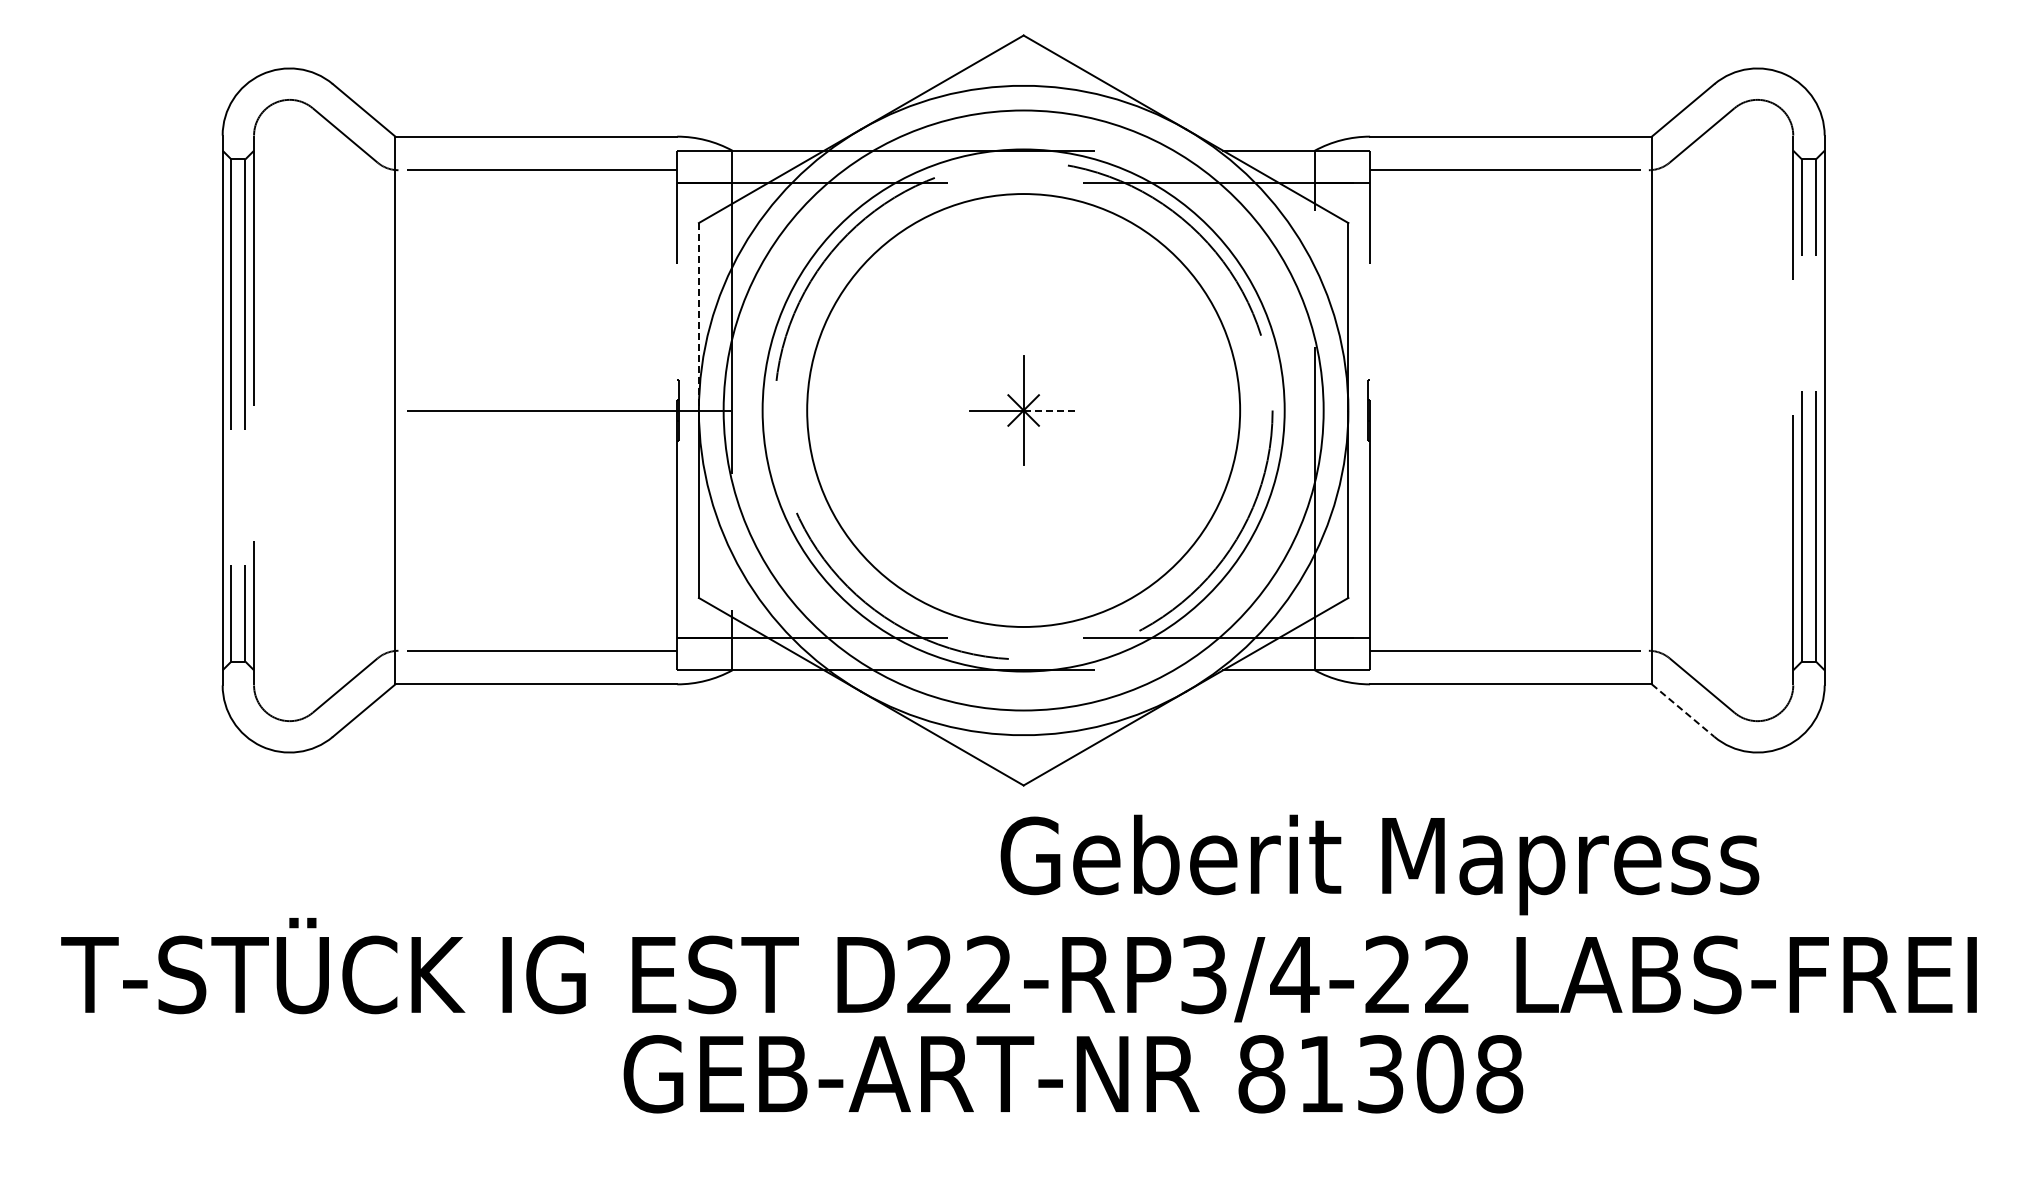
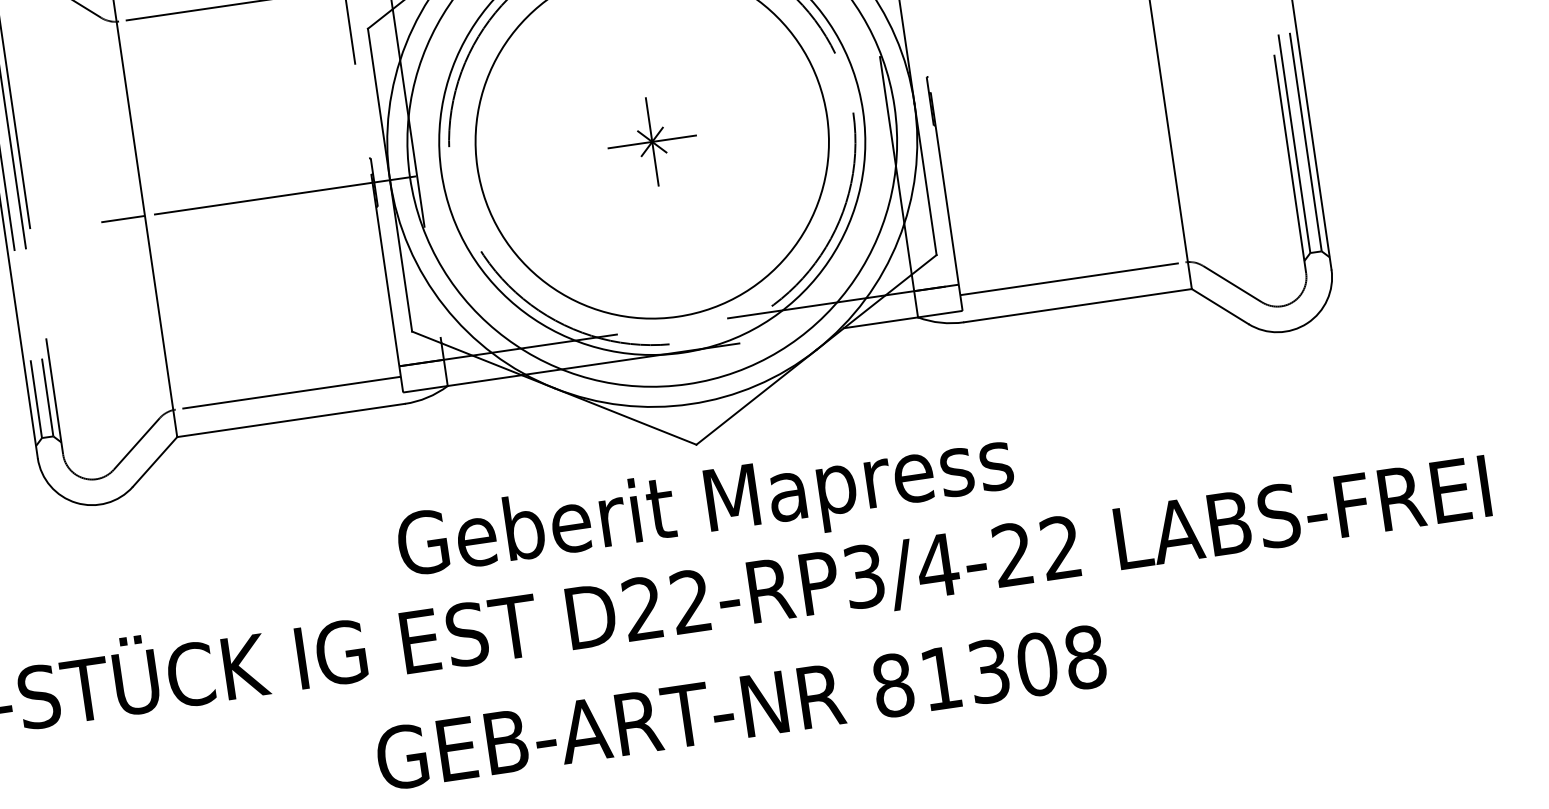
line: (698, 316) -> (378, 104), dashed -> solid
line: (368, 410) -> (123, 219), added
line: (1051, 410) -> (674, 138), dashed -> solid
line: (1683, 710) -> (1220, 306), dashed -> solid
text: (1379, 864) -> (705, 508), moved
text: (1073, 1074) -> (741, 707), moved

